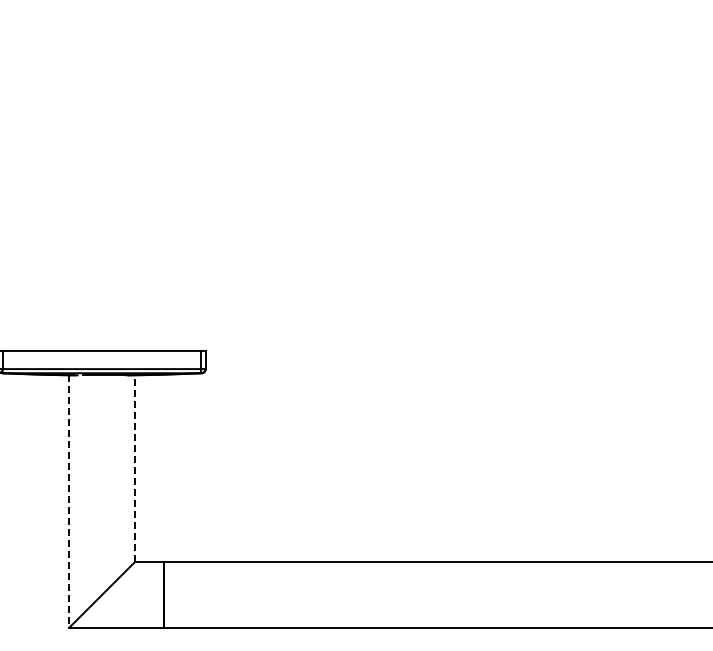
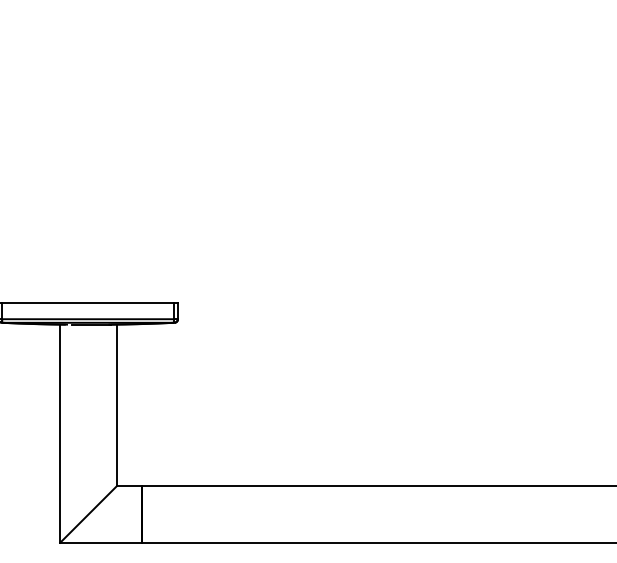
line: (135, 468) -> (117, 405), dashed -> solid
line: (68, 502) -> (59, 434), dashed -> solid

